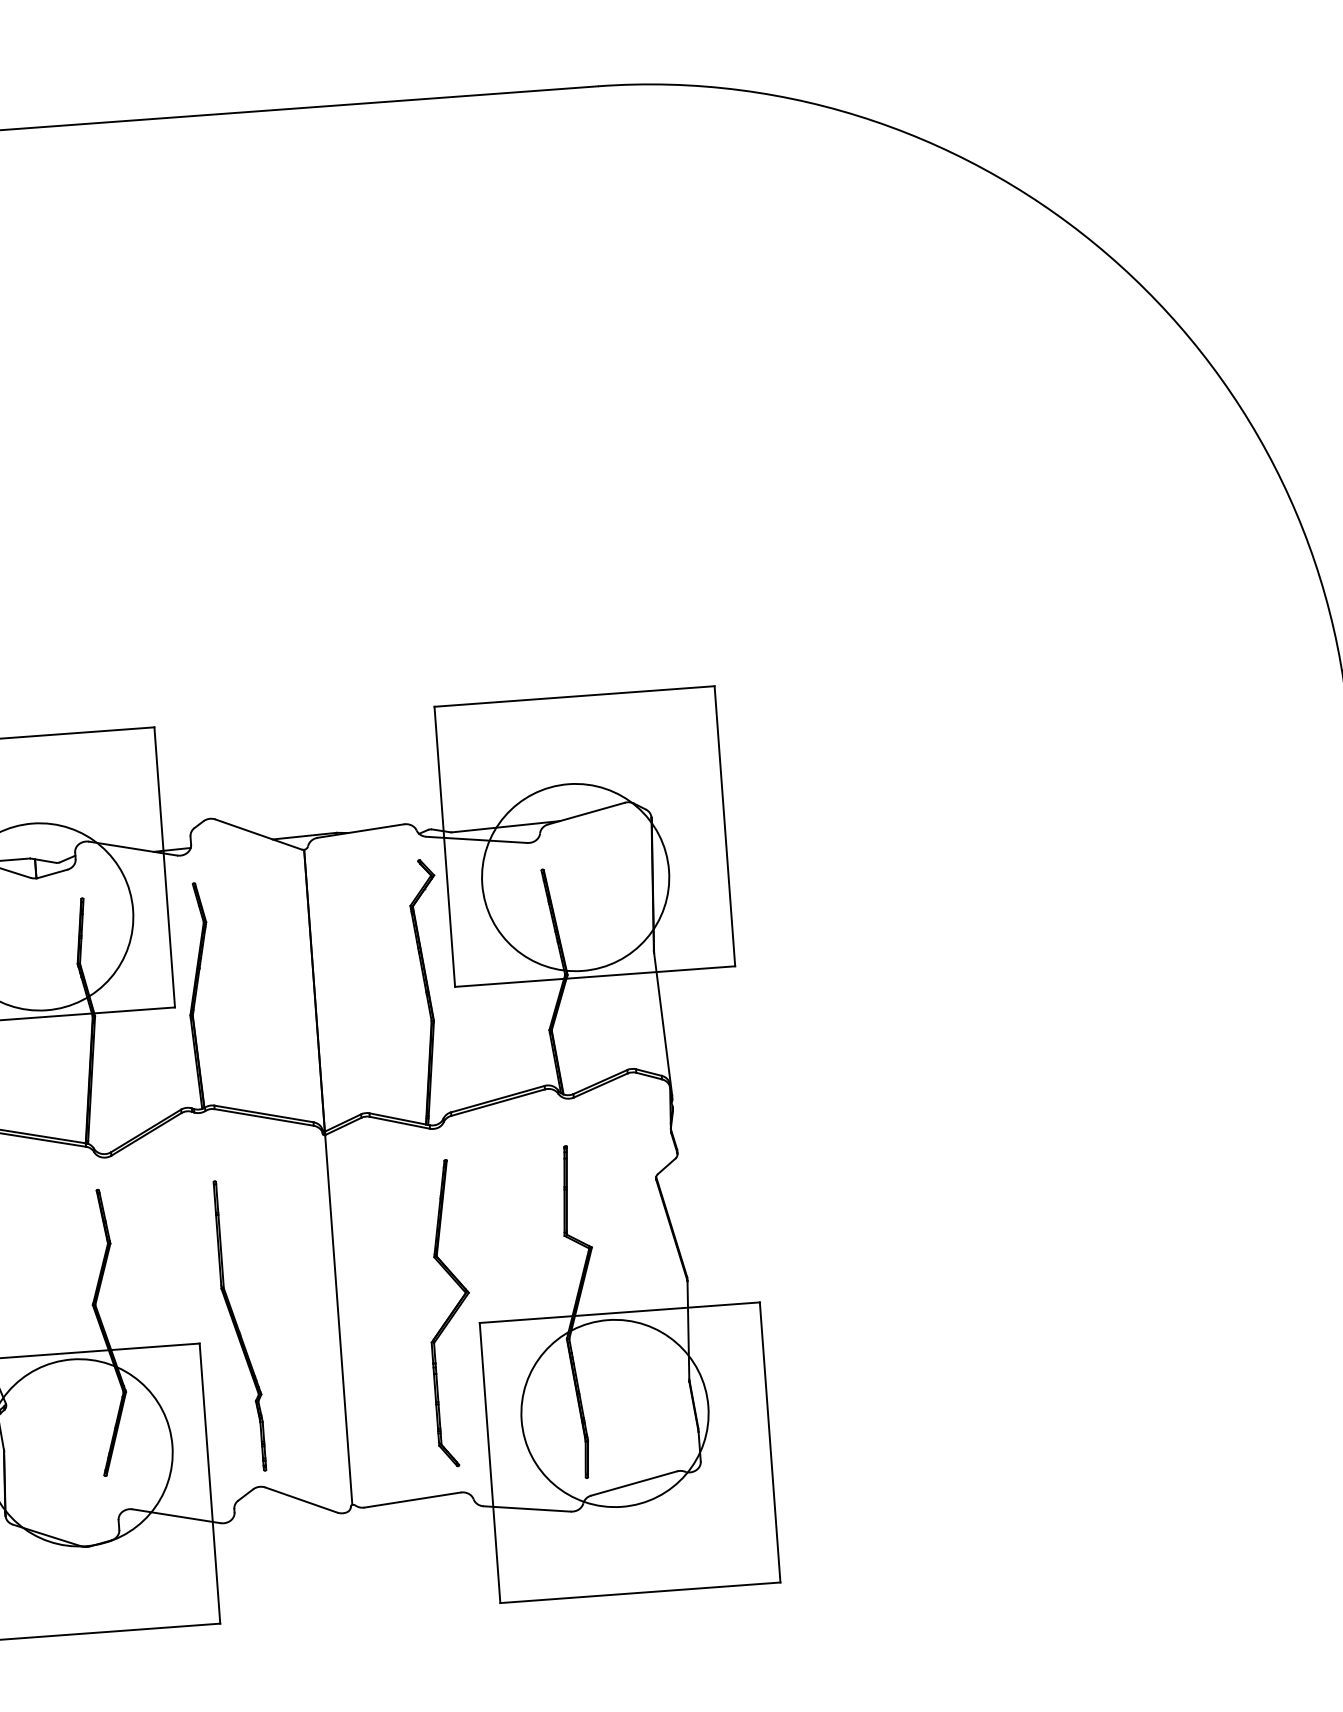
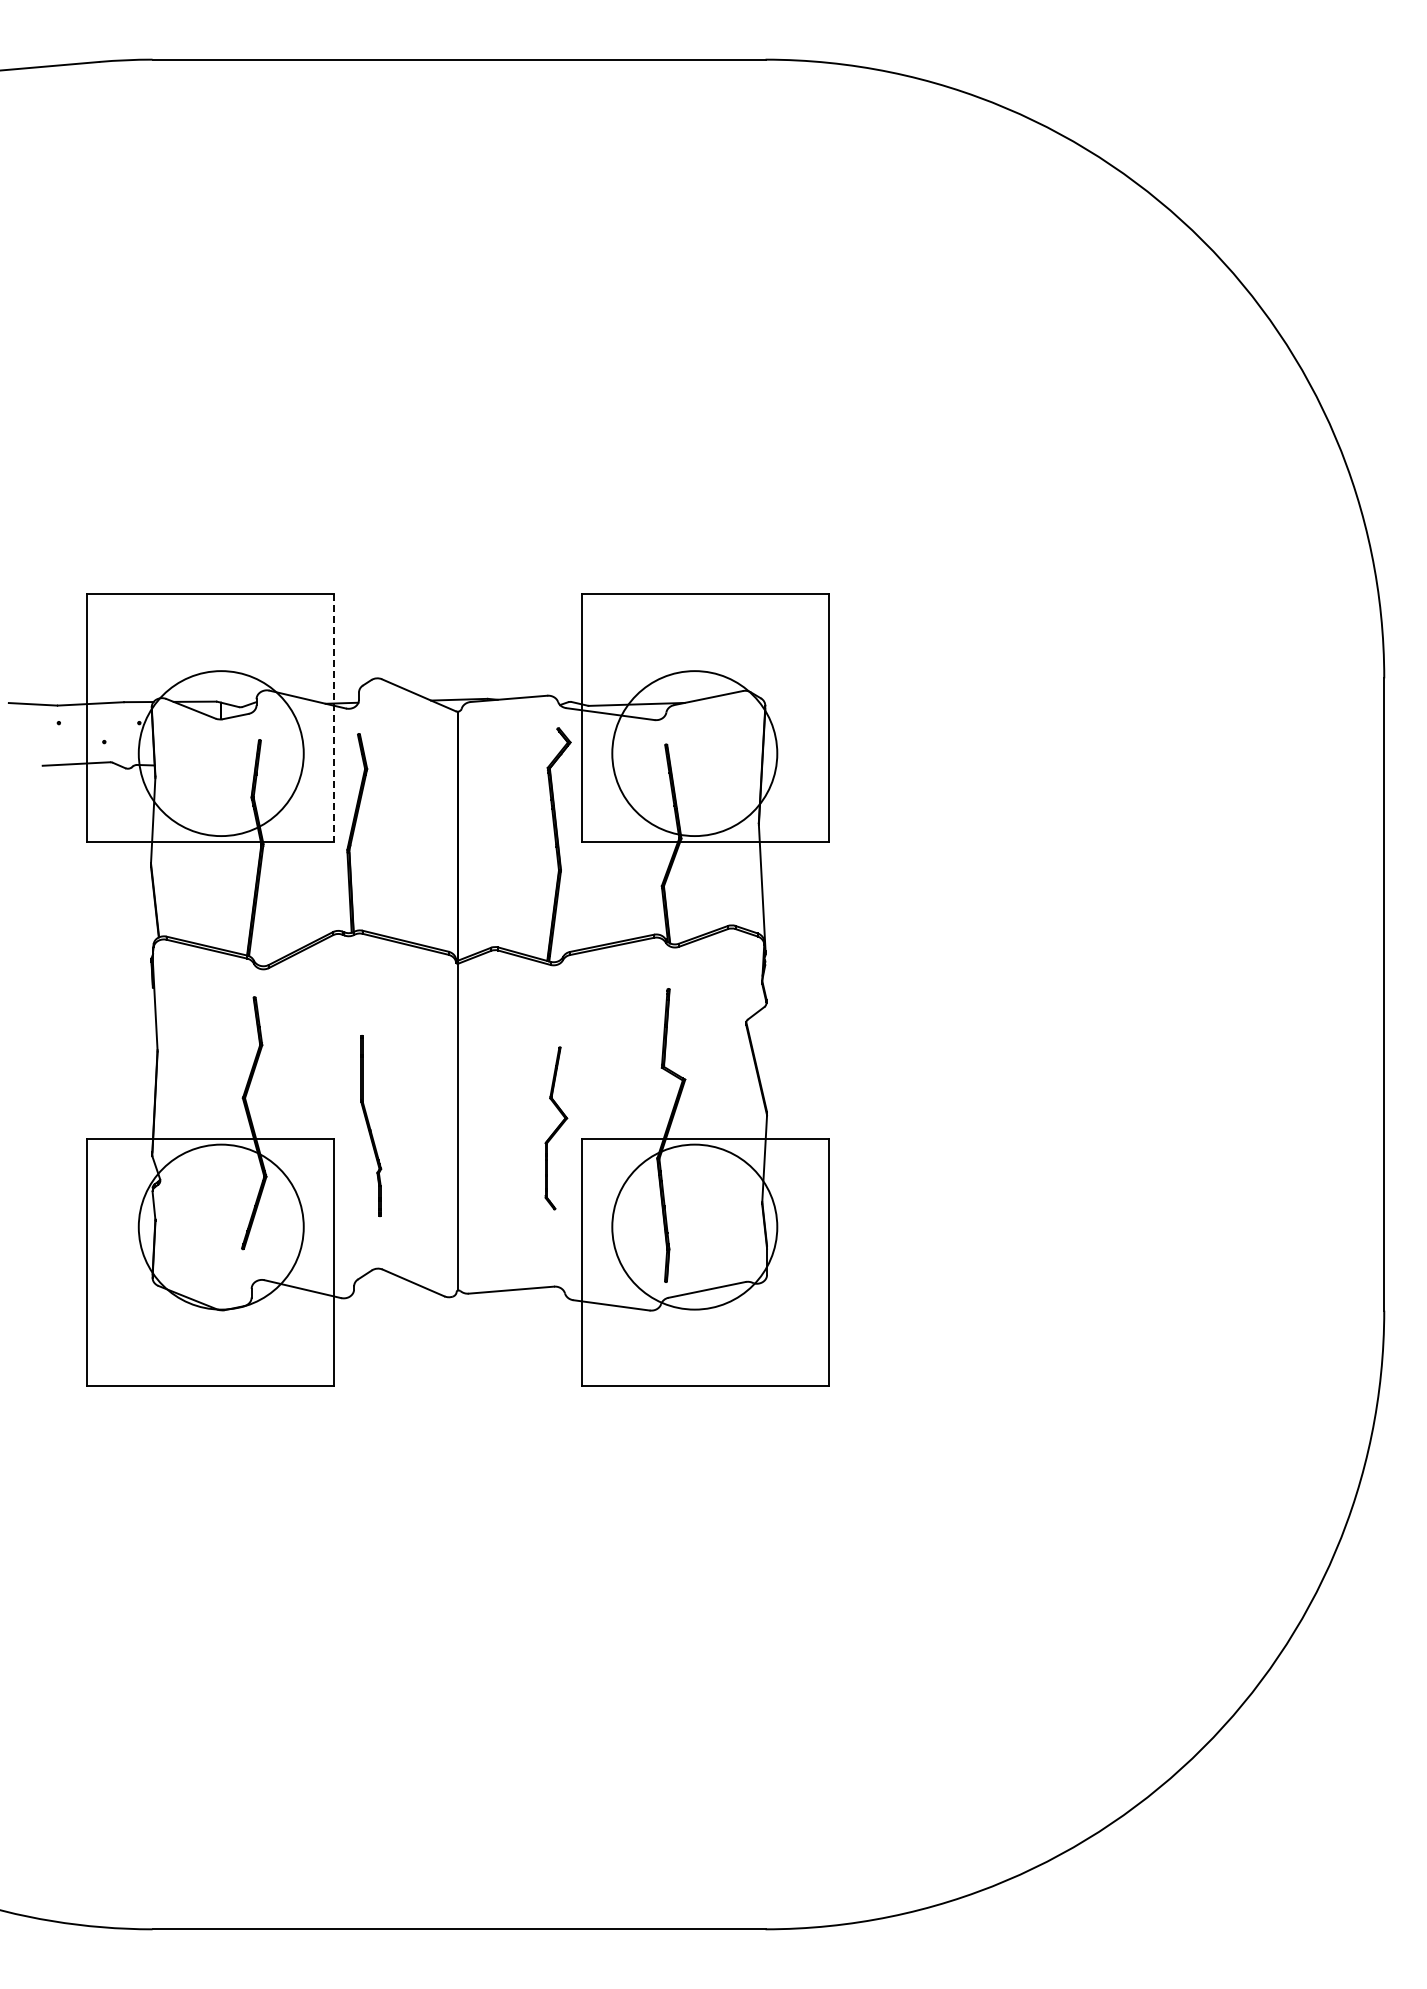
line: (164, 867) -> (334, 718), solid -> dashed
part: (450, 1313) -> (556, 1128), size x0.6
part: (240, 1325) -> (371, 1125), size x0.7

